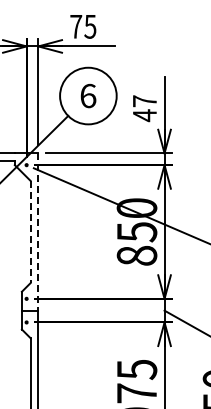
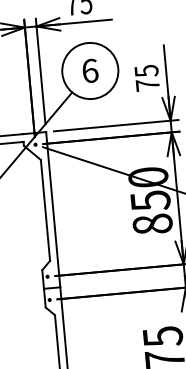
text: (145, 108) -> (147, 78), 47 -> 75
line: (30, 232) -> (45, 210), dashed -> solid
line: (38, 232) -> (53, 210), dashed -> solid

